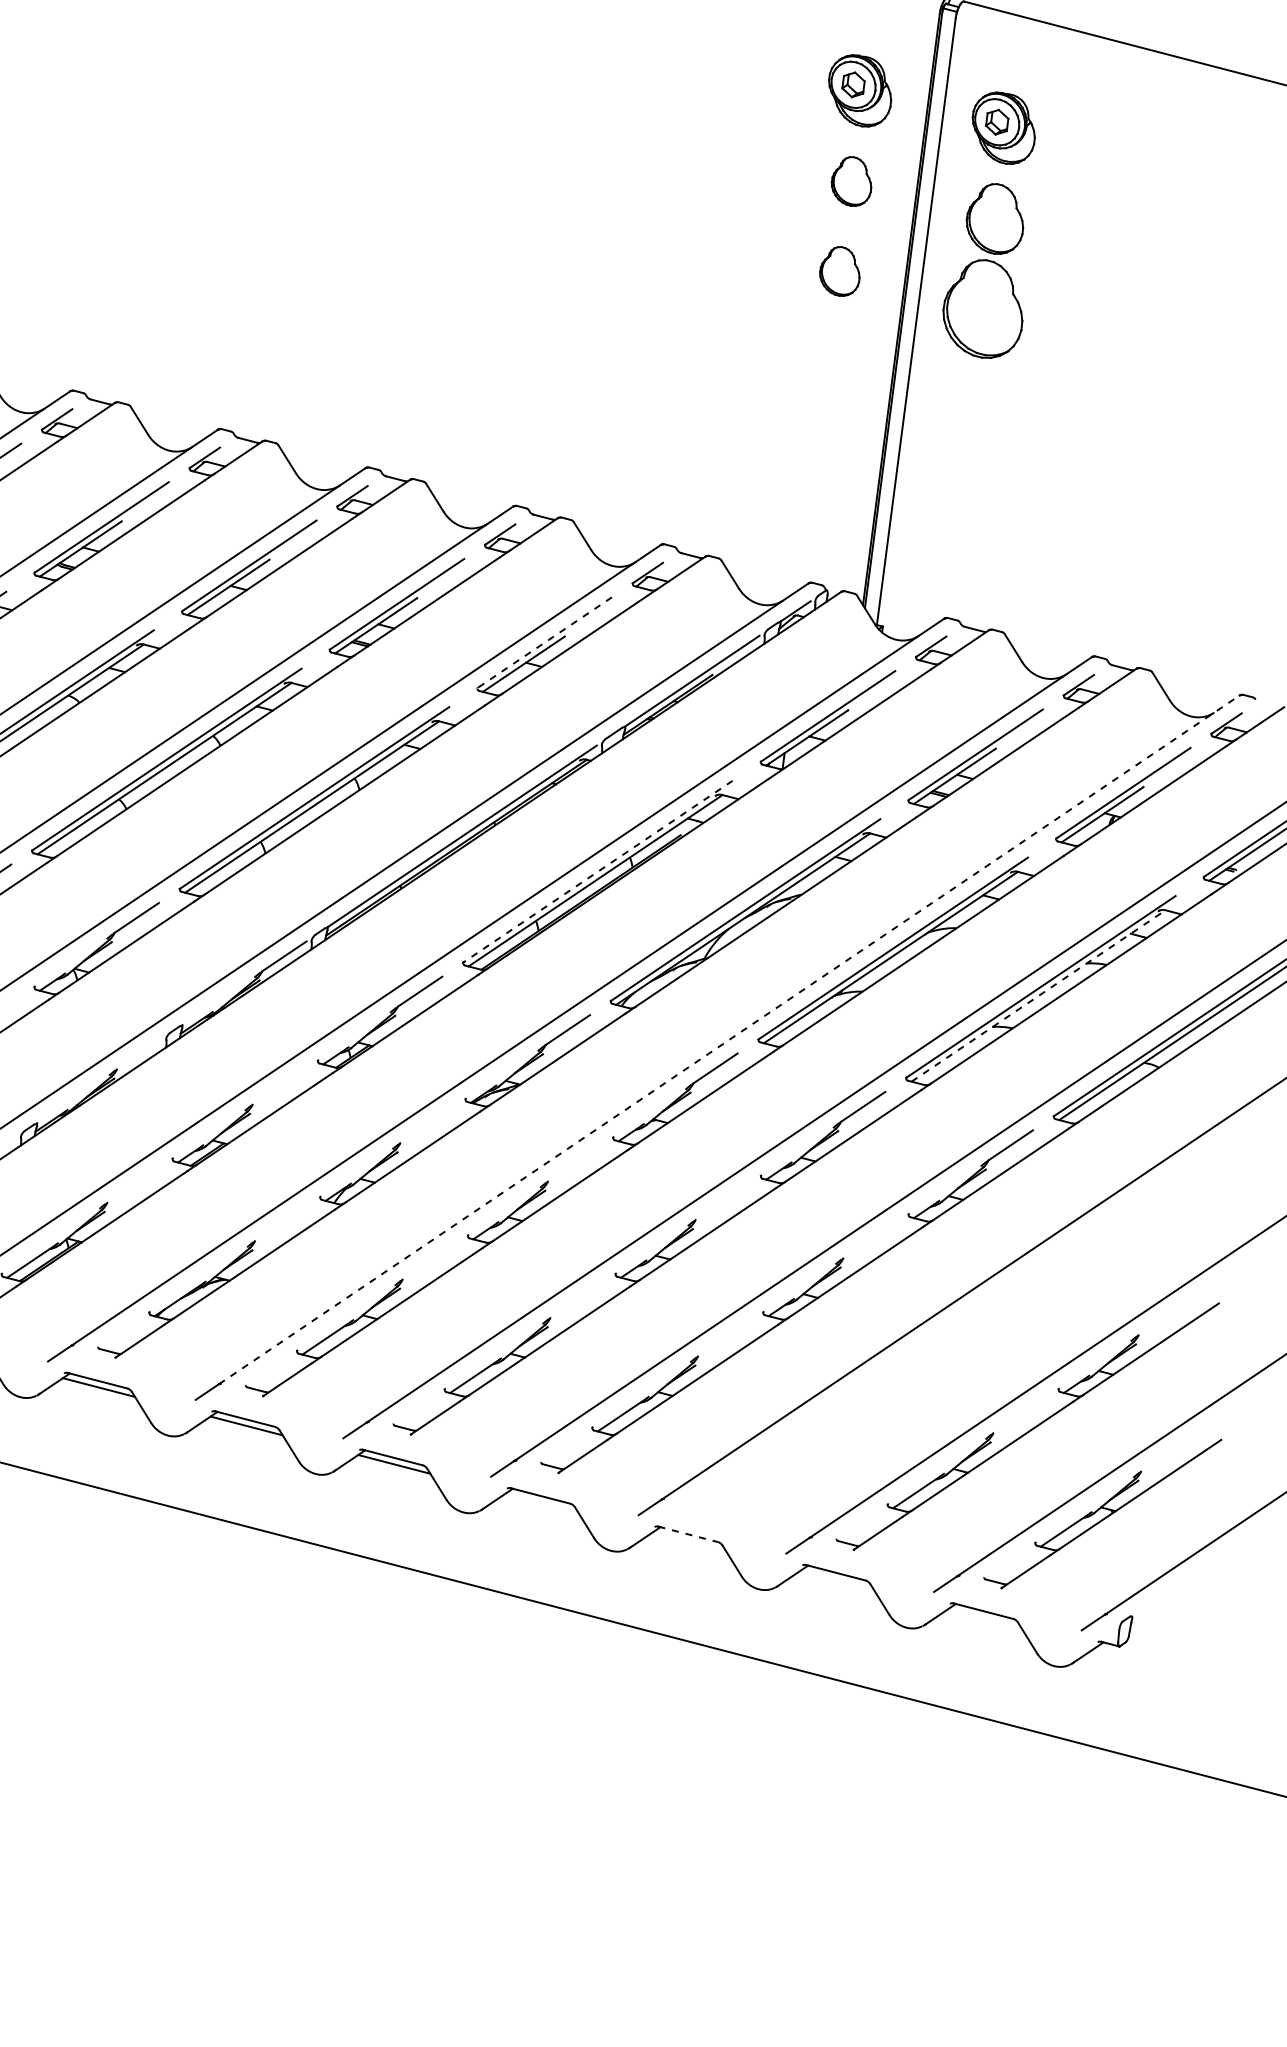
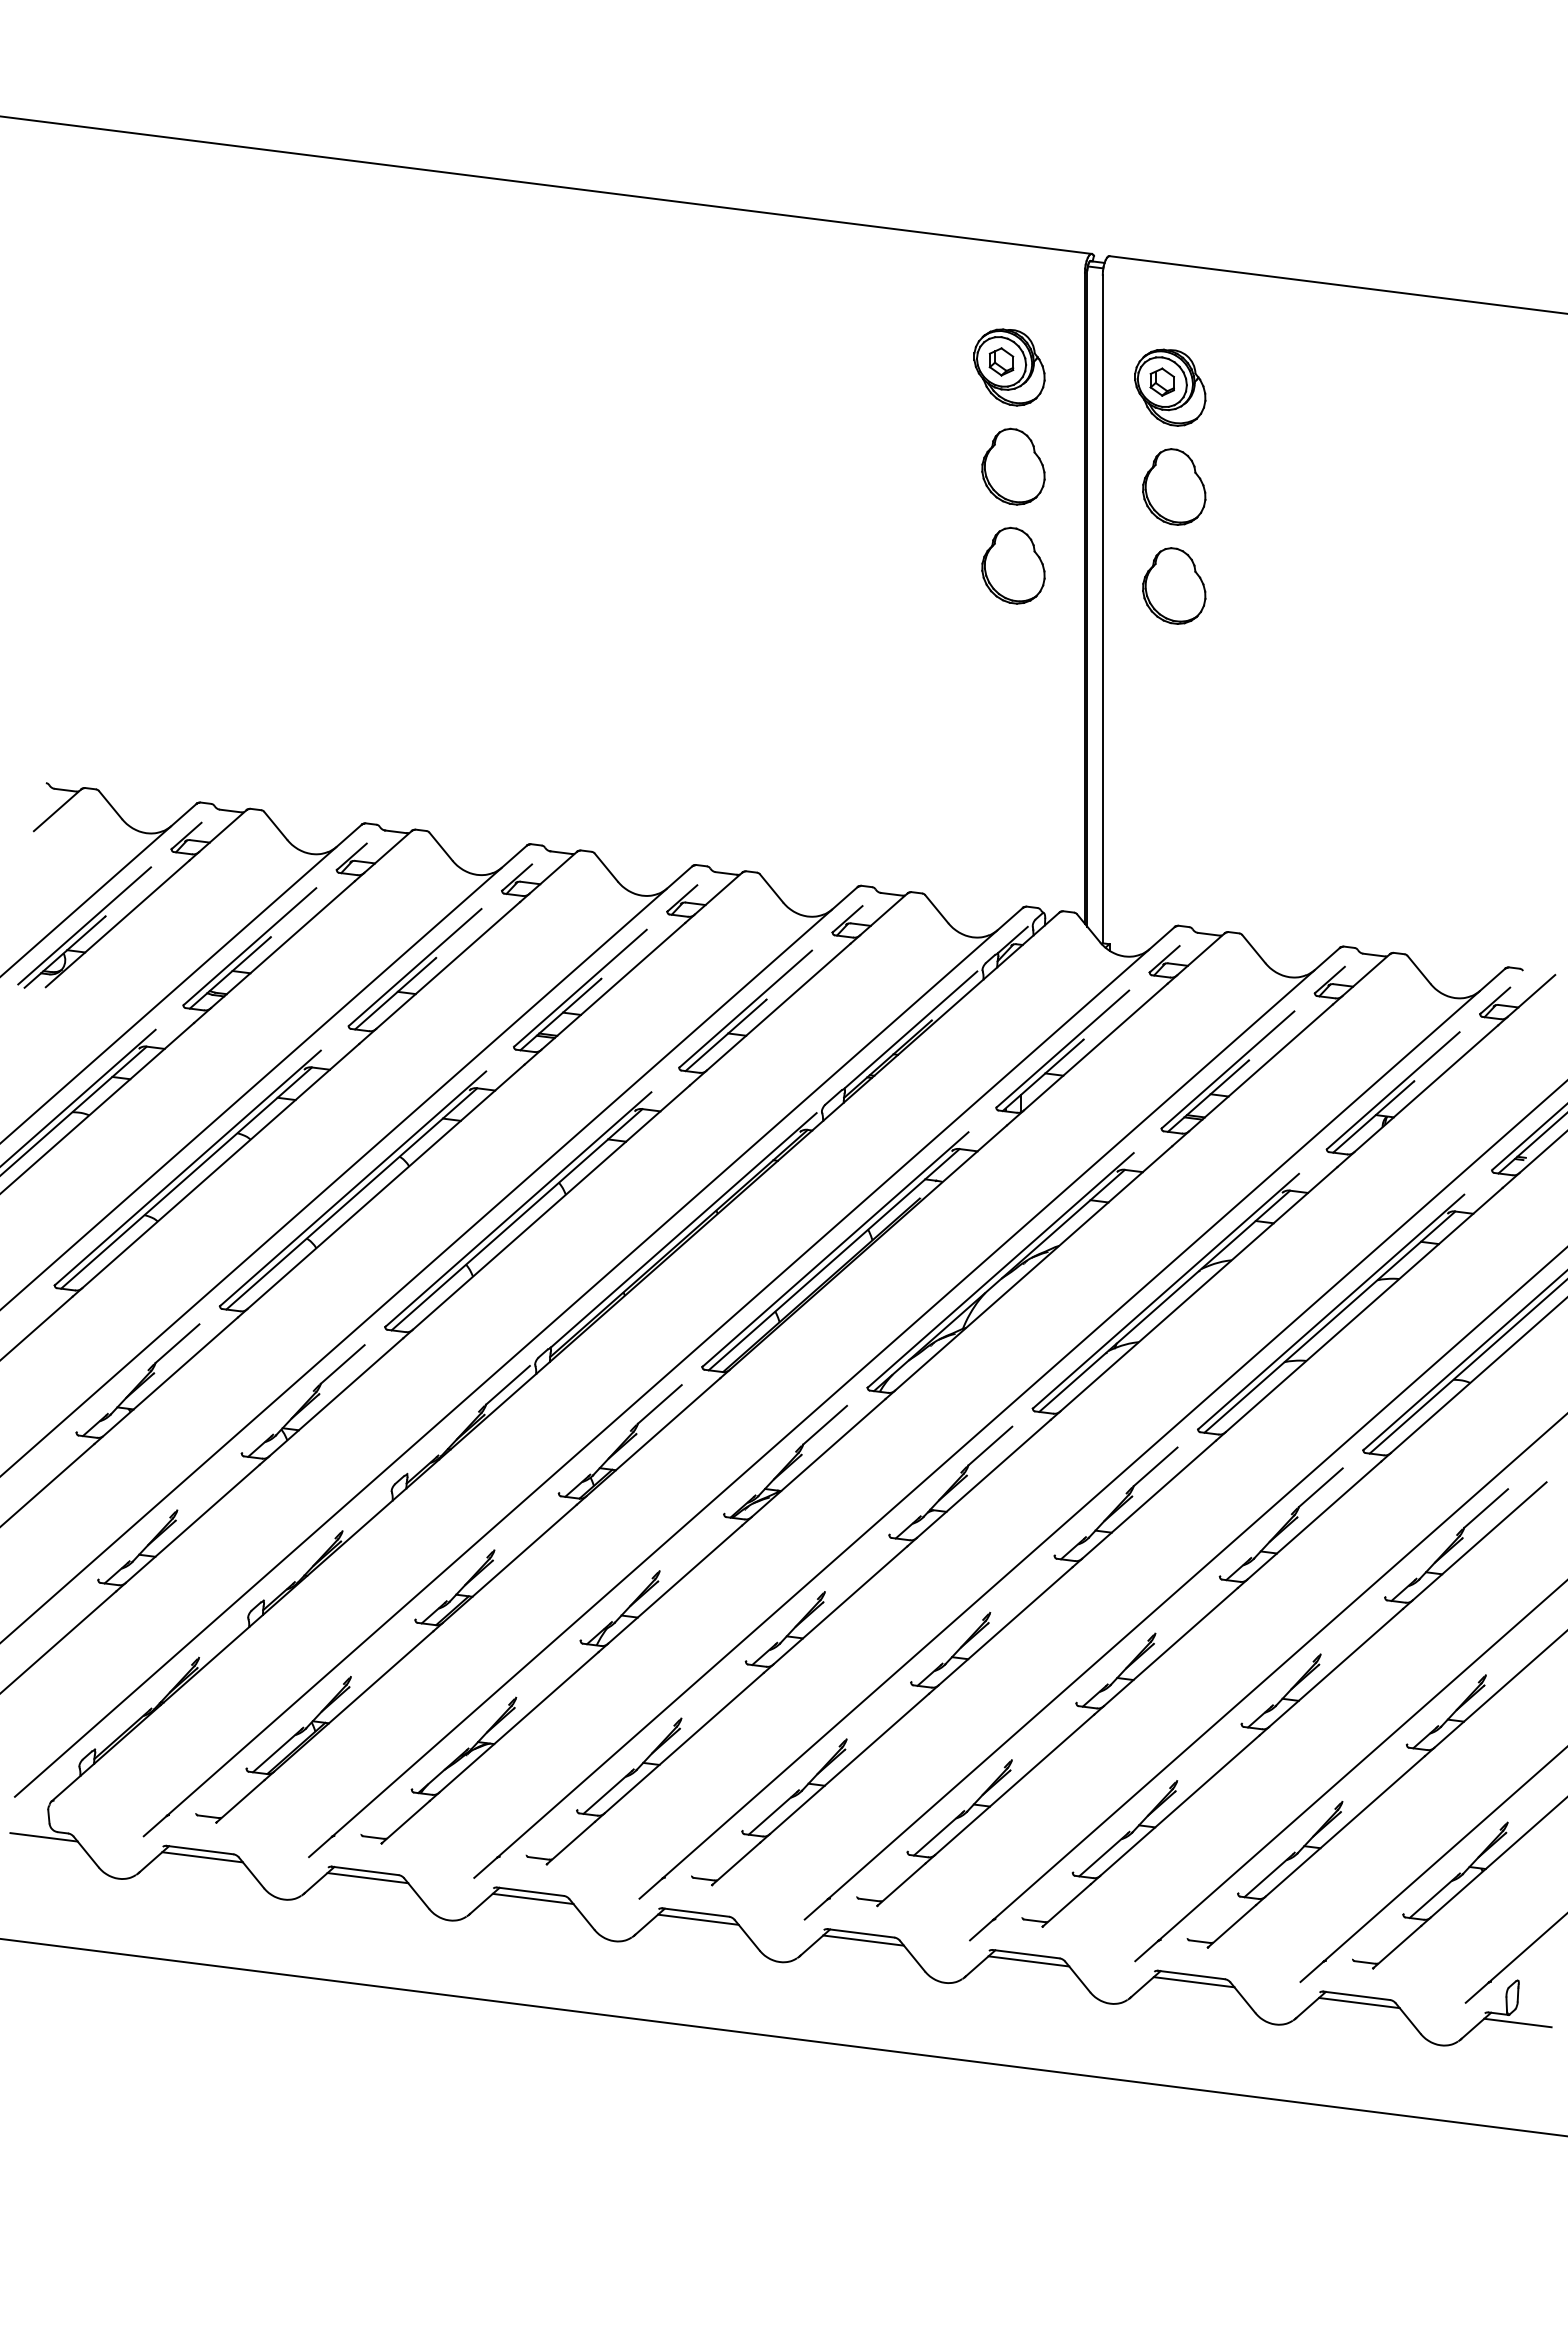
part: (852, 181) -> (1013, 466), size x1.43
part: (840, 271) -> (1013, 565), size x1.43
part: (984, 308) -> (1174, 585), size x0.71
line: (544, 642) -> (745, 1009), dashed -> solid
line: (597, 871) -> (835, 1249), dashed -> solid
line: (1039, 995) -> (1330, 1321), dashed -> solid
line: (729, 1040) -> (1001, 1413), dashed -> solid
part: (952, 1337) -> (1284, 1704), added
line: (541, 1502) -> (863, 1940), added
line: (688, 1534) -> (1026, 1954), dashed -> solid
line: (689, 1541) -> (1028, 1961), added
line: (836, 1579) -> (1193, 1982), added
line: (985, 1617) -> (1359, 2002), added
line: (1126, 1654) -> (1517, 2022), added

